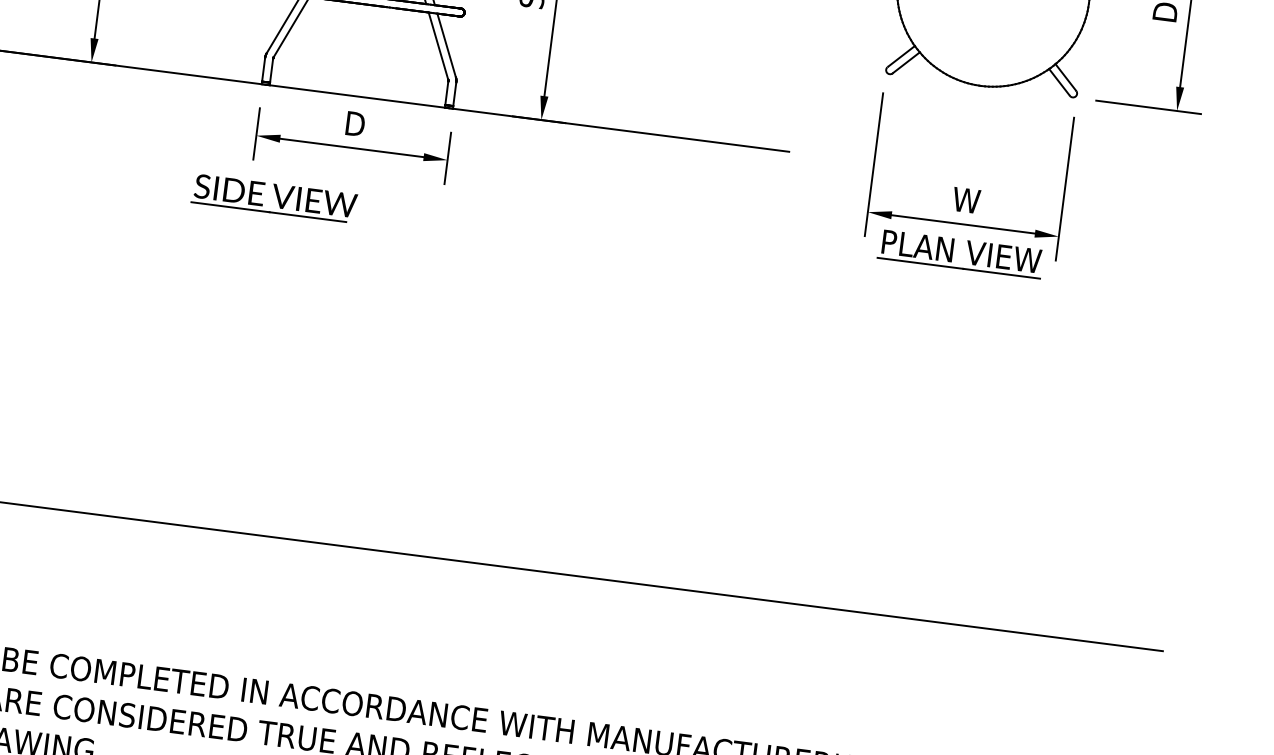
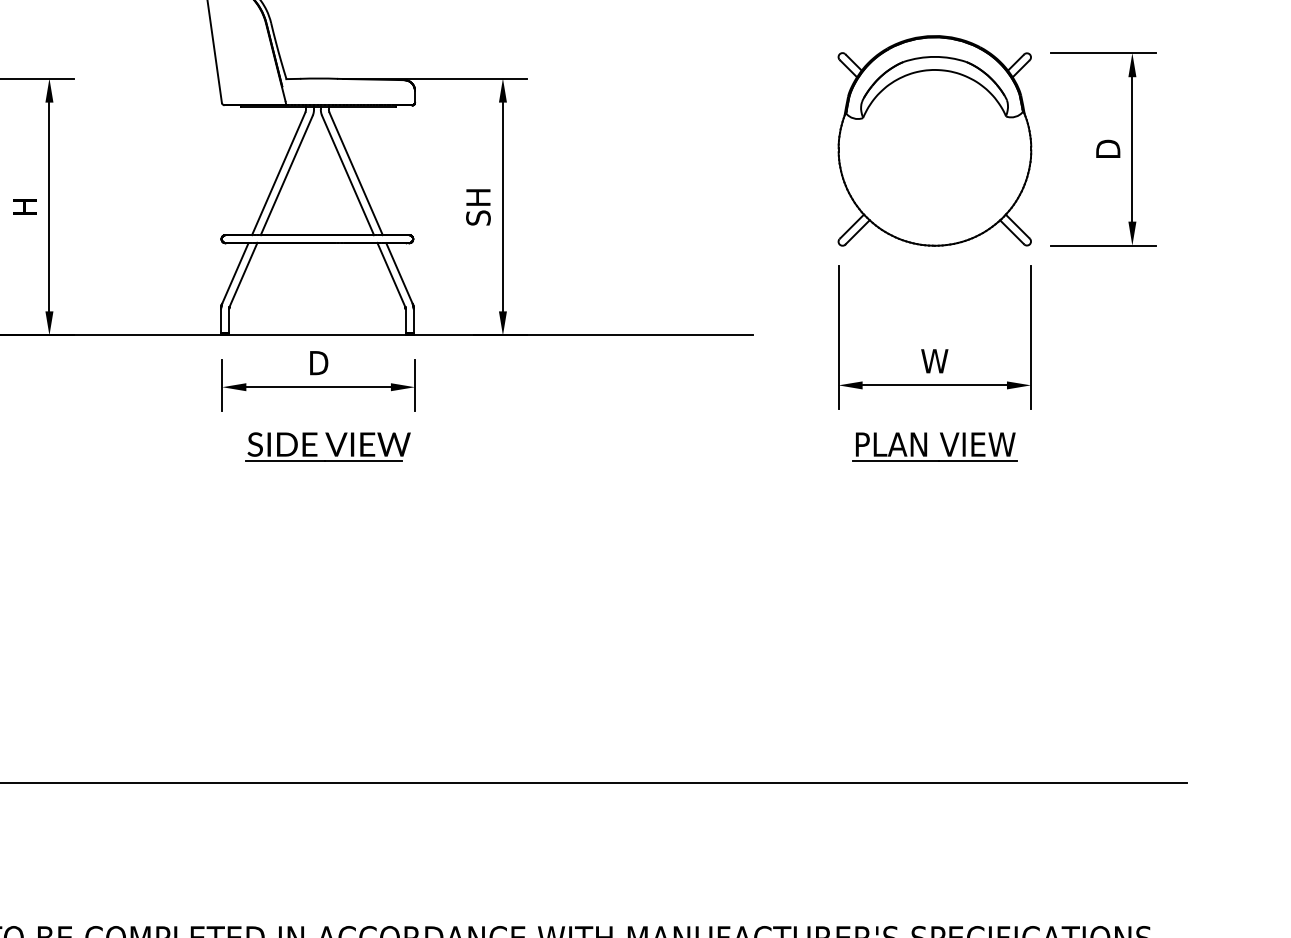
part: (273, 197) -> (327, 446), moved
part: (953, 252) -> (927, 446), moved

